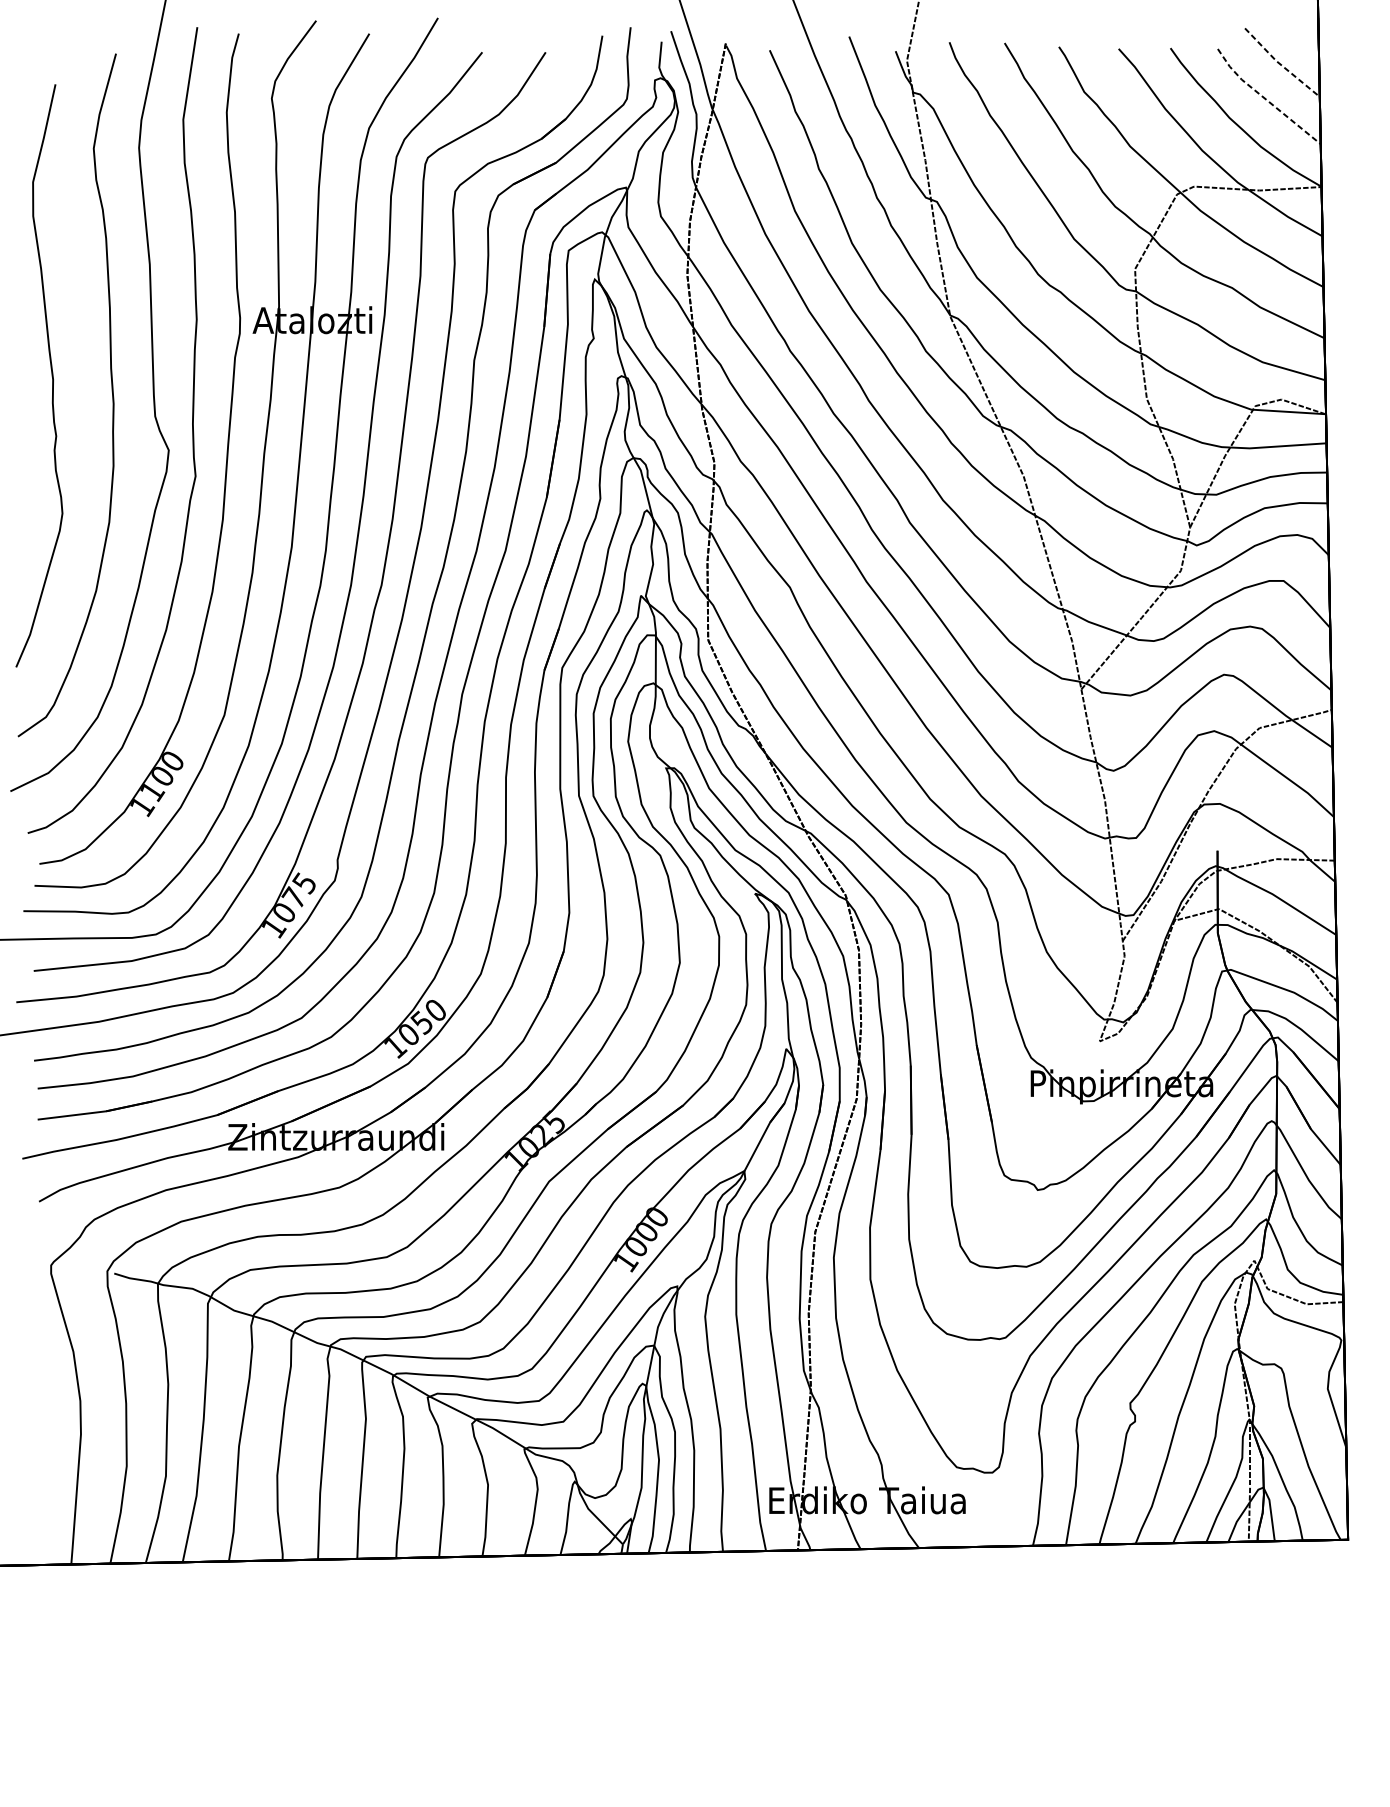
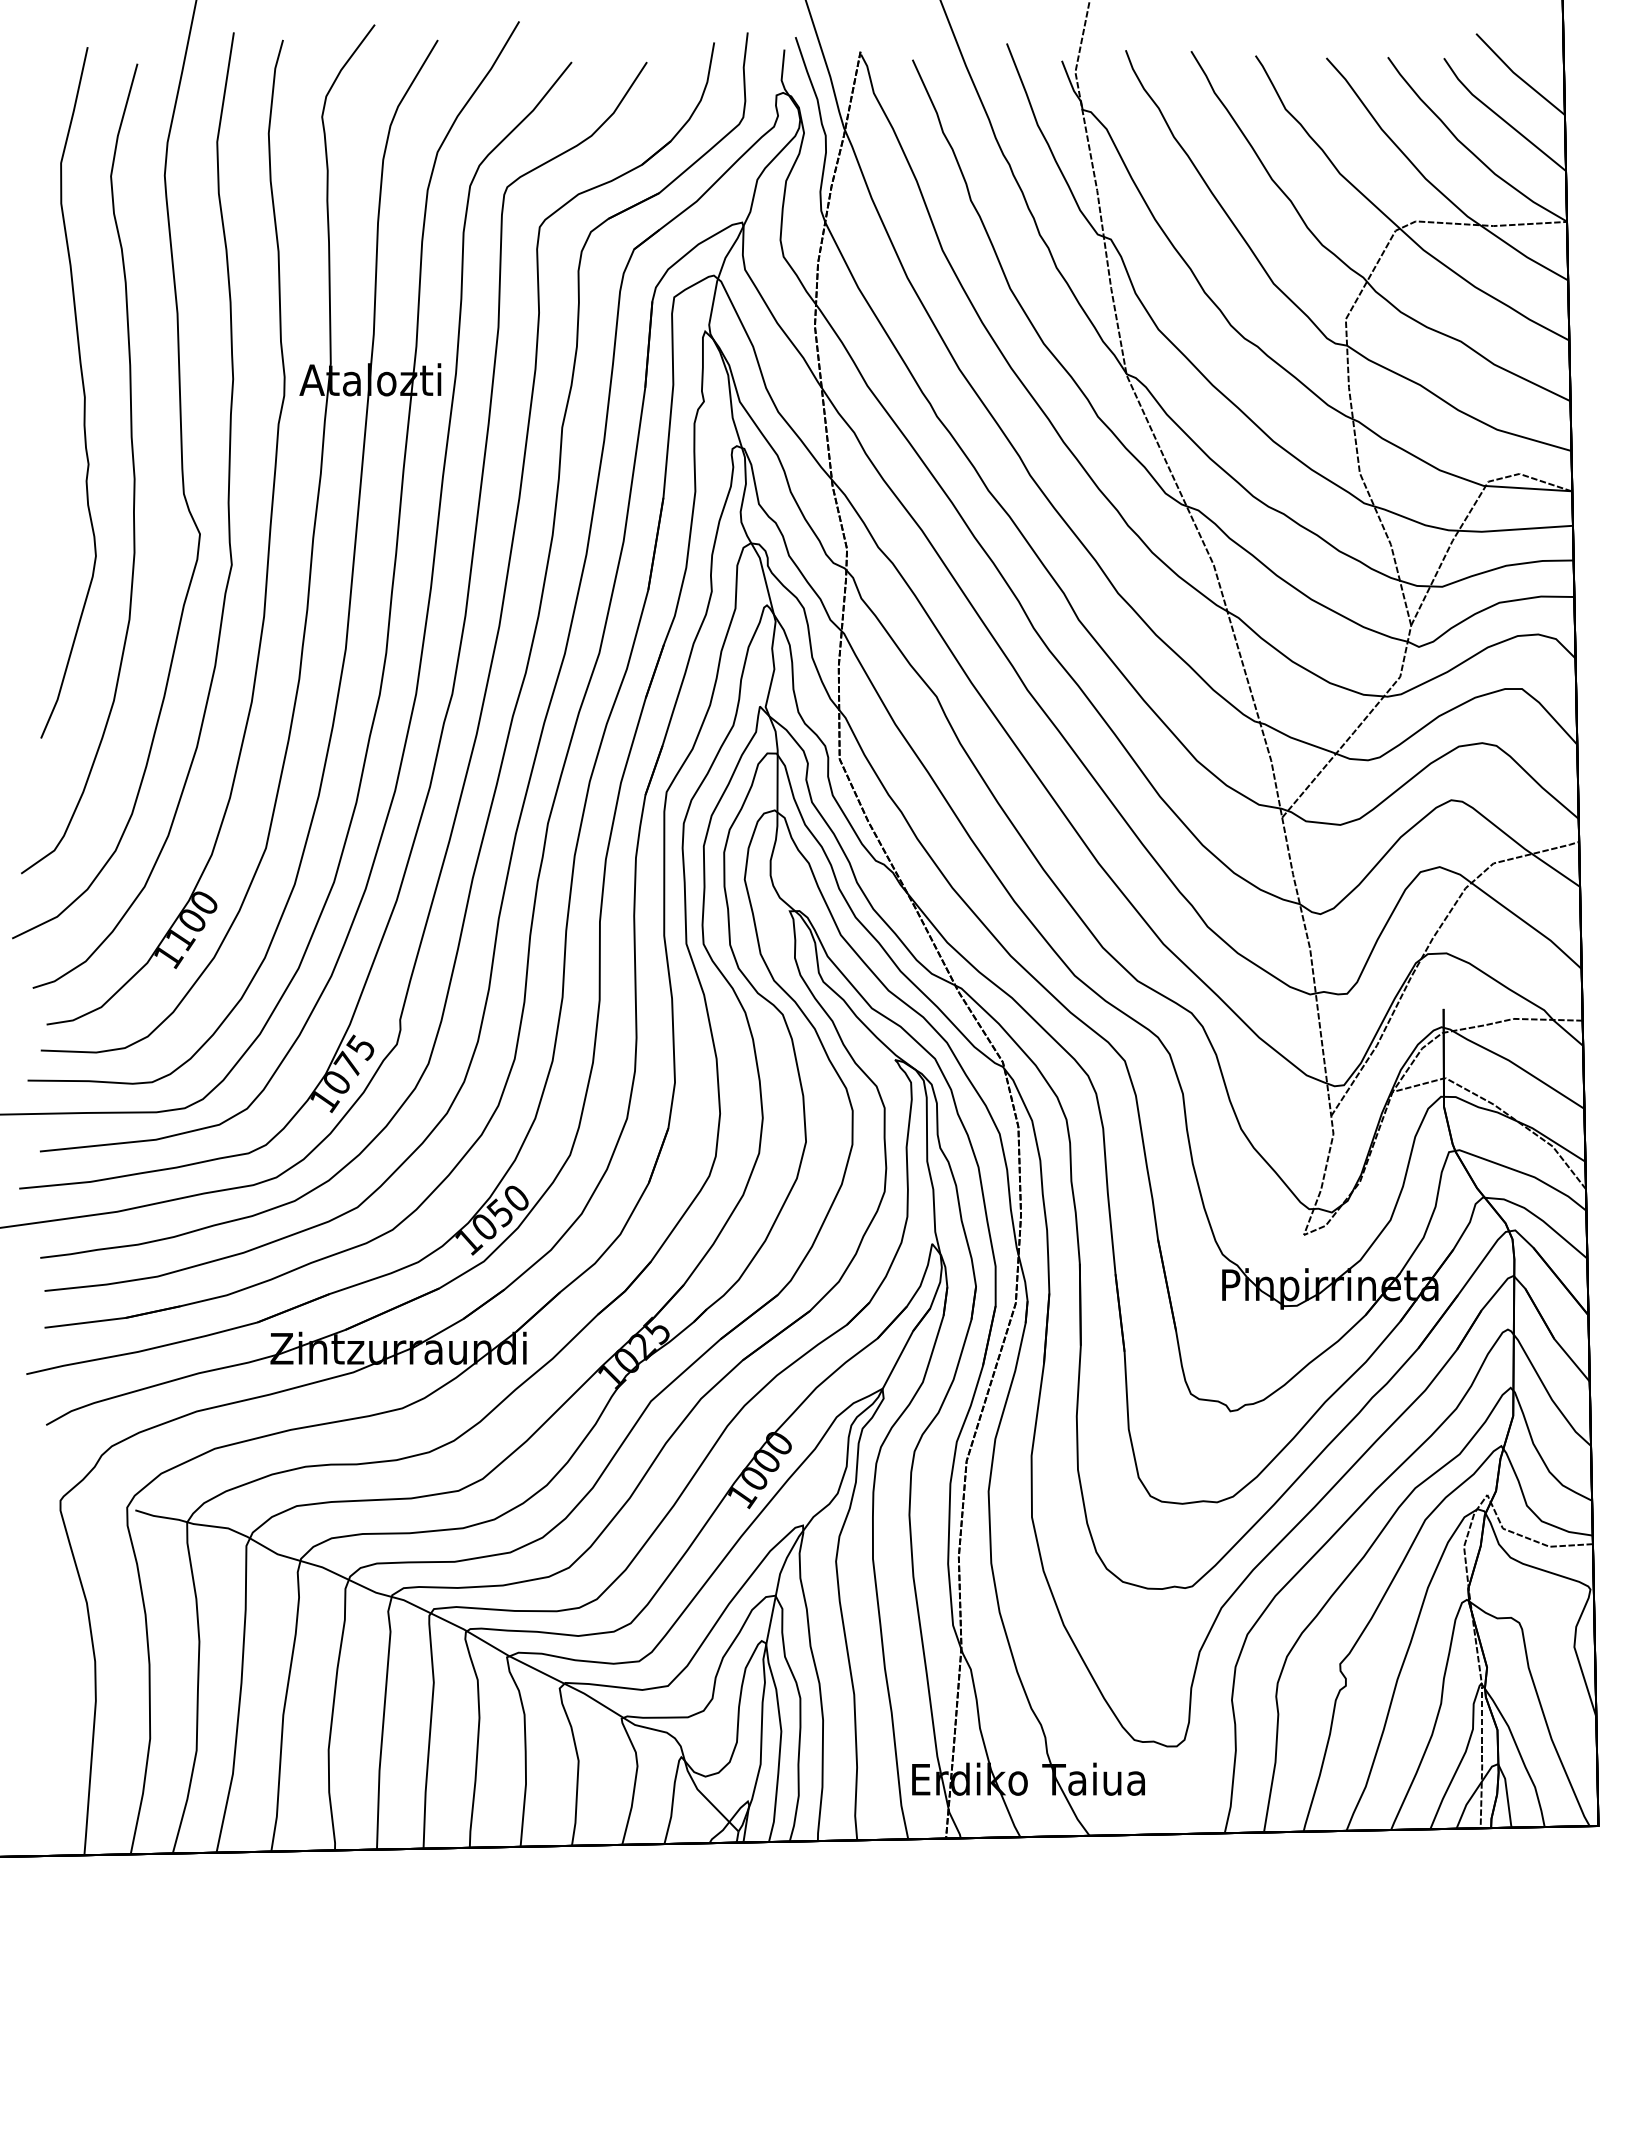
line: (1279, 64) -> (1517, 76), dashed -> solid
line: (1265, 98) -> (1500, 117), dashed -> solid
curve: (51, 372) -> (82, 388), moved

